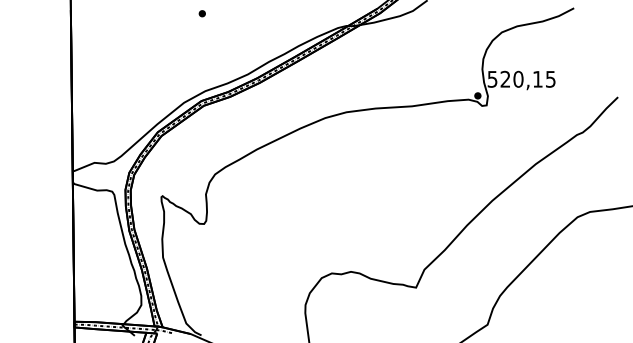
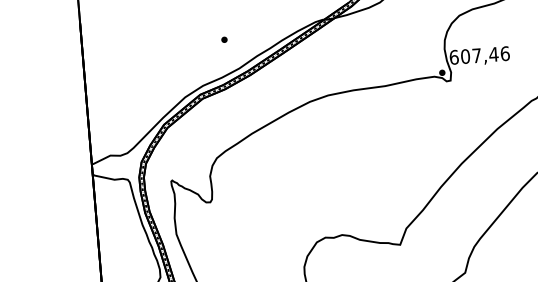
part: (201, 13) -> (223, 39), moved
text: (521, 78) -> (479, 54), 520,15 -> 607,46

